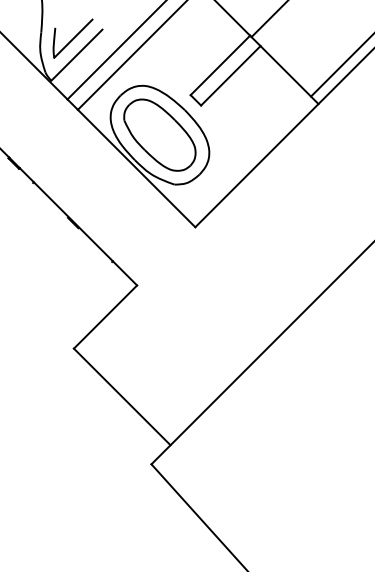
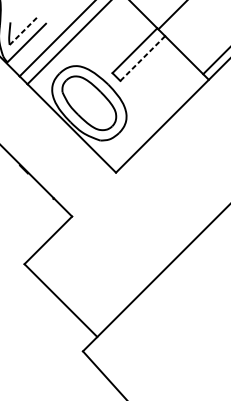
line: (73, 38) -> (24, 30), solid -> dashed
line: (230, 76) -> (142, 59), solid -> dashed

